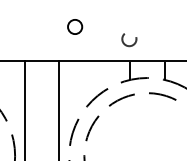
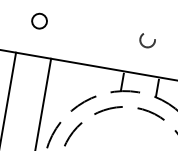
circle: (75, 26) -> (40, 20), moved
circle: (129, 40) -> (147, 41), moved

